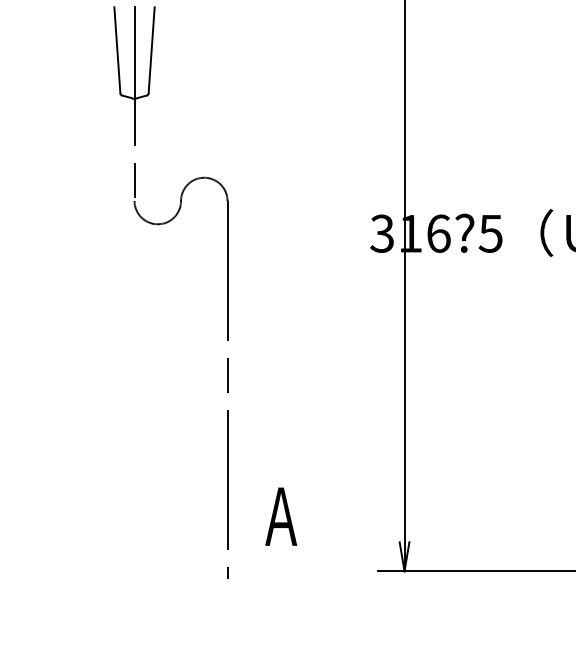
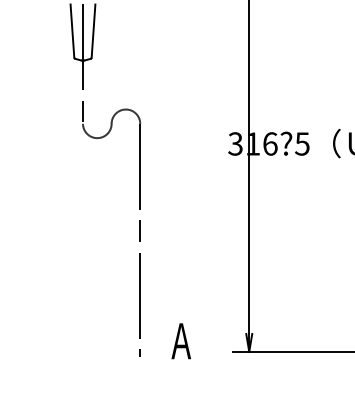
text: (279, 517) -> (180, 341), moved

